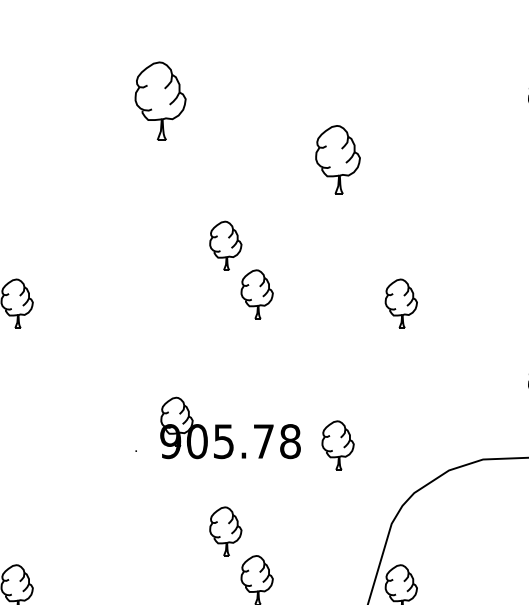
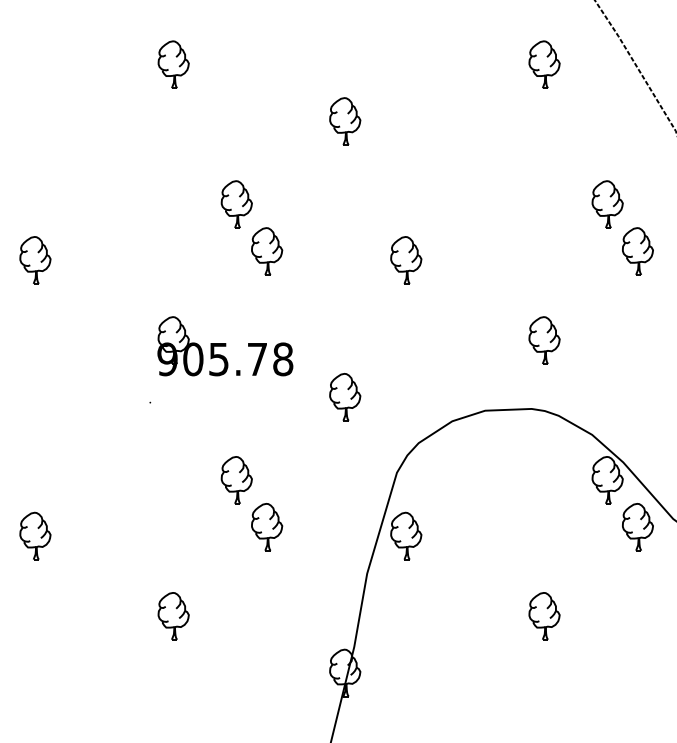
part: (160, 100) -> (173, 64), size x0.62
part: (338, 159) -> (345, 121), size x0.71
part: (230, 428) -> (225, 346), moved

